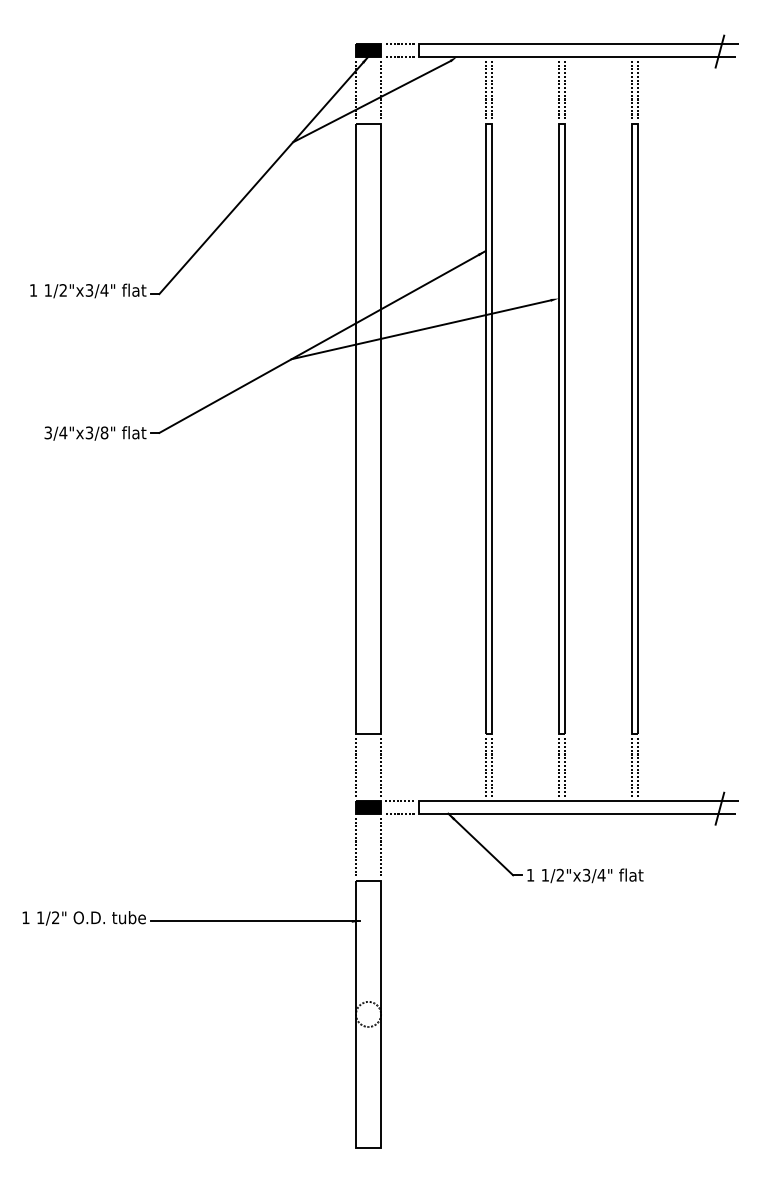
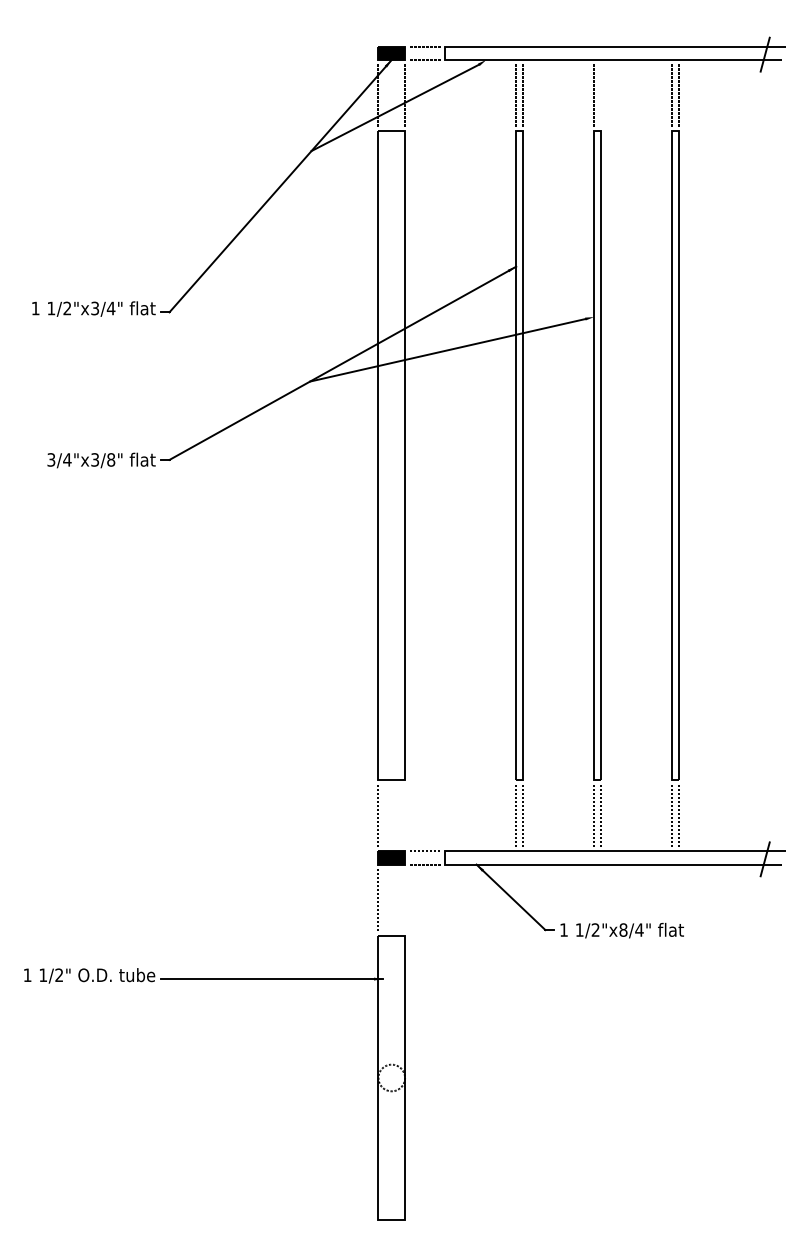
line: (564, 90) -> (600, 95), removed
line: (381, 767) -> (405, 815), removed
line: (381, 847) -> (405, 900), removed
text: (586, 874) -> (623, 929), 1/2"x3/4" -> 1/2"x8/4"

